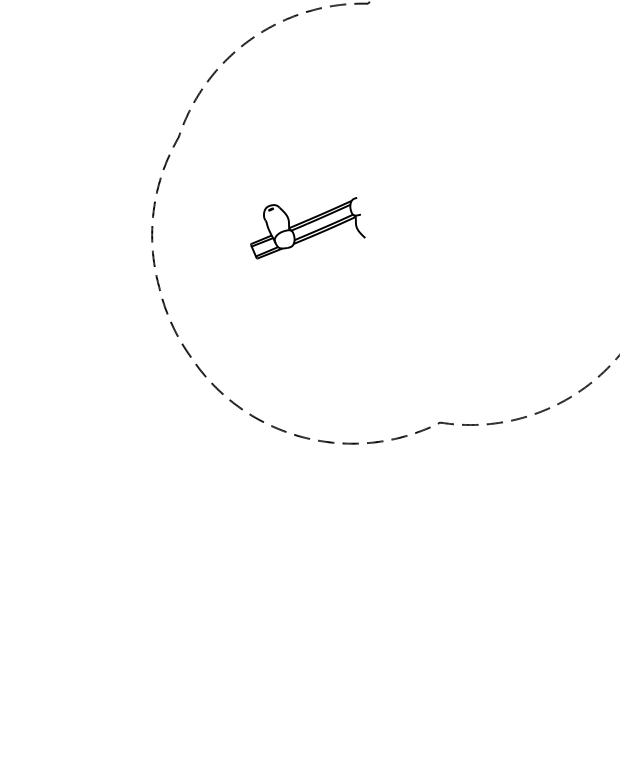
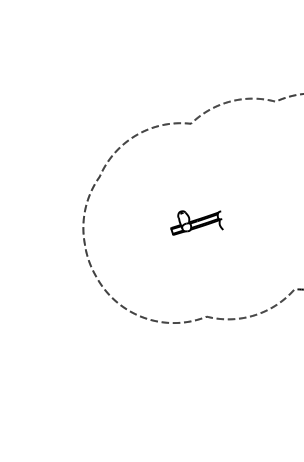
part: (305, 226) -> (196, 222), moved

